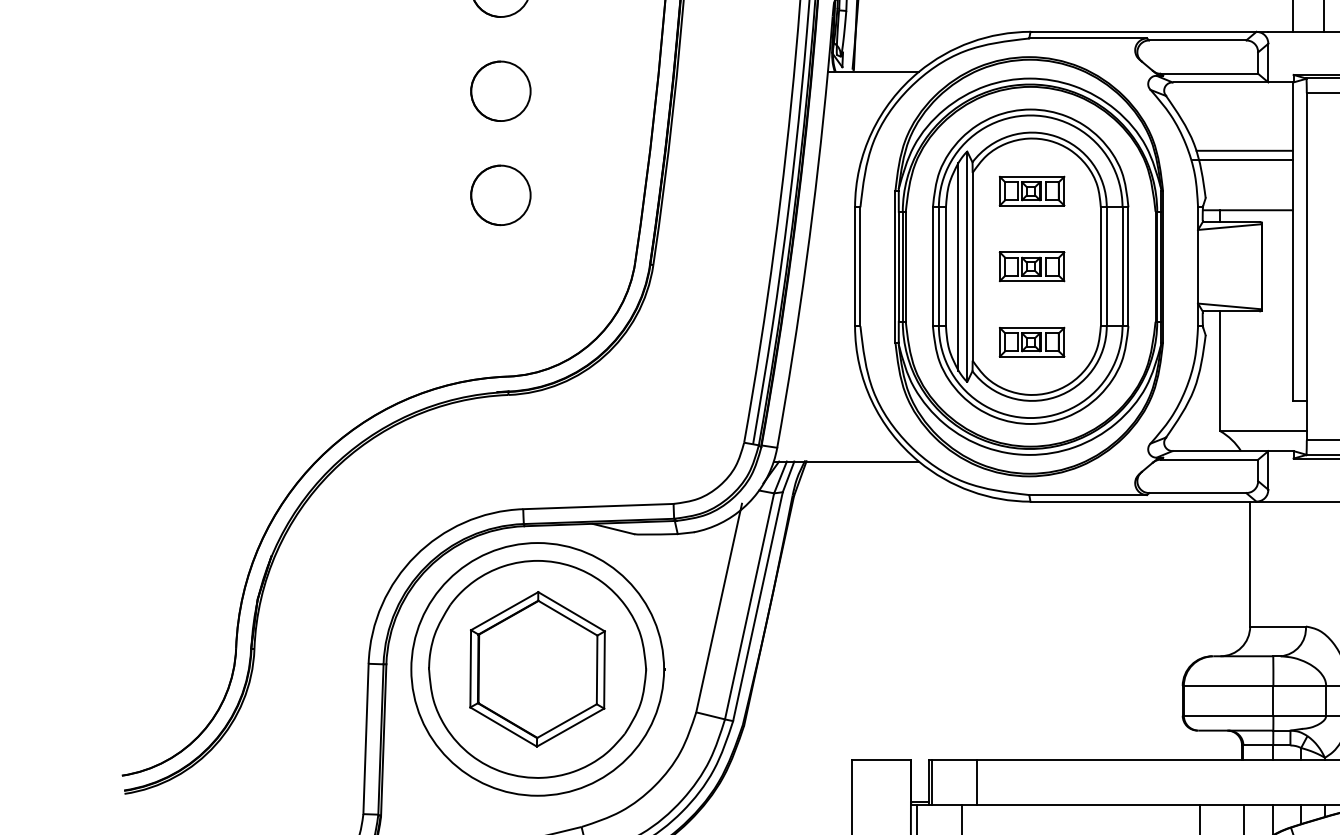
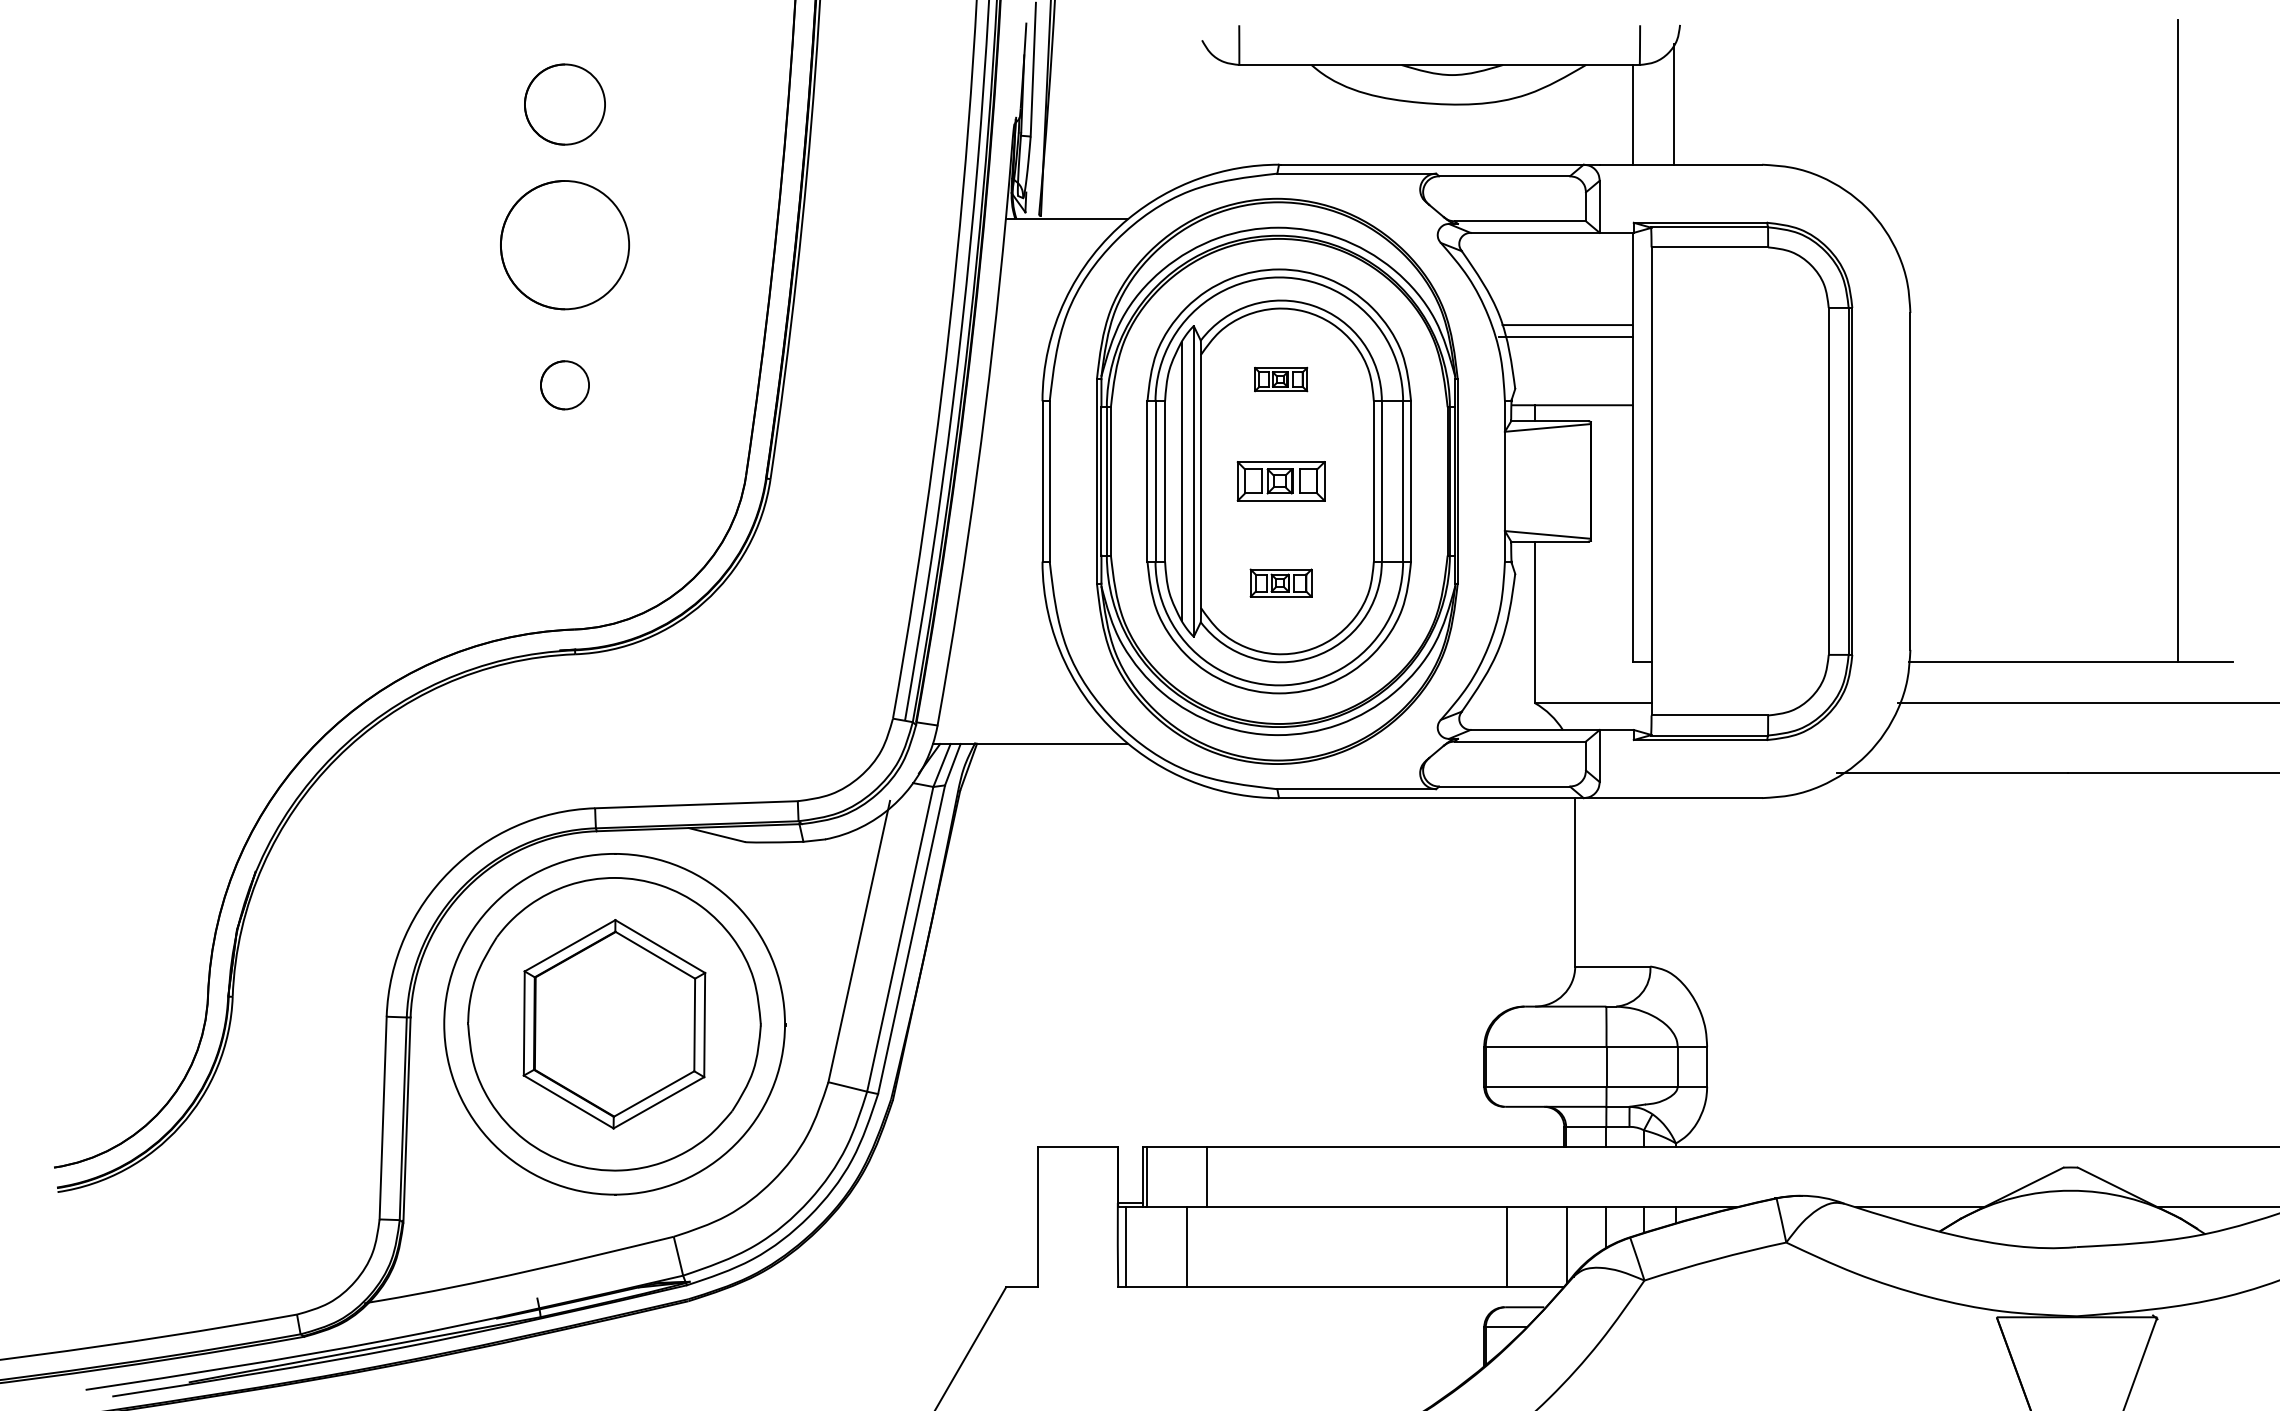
circle: (500, 91) -> (564, 244), size x1.6
part: (1031, 191) -> (1280, 379), size x0.6
circle: (500, 195) -> (564, 385), size x0.6
part: (1031, 341) -> (1280, 582), size x0.7

